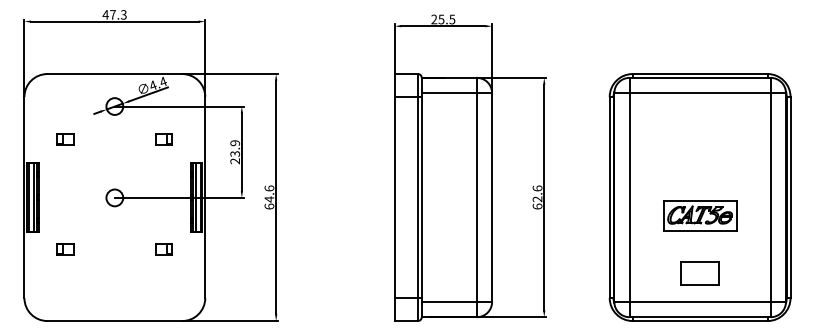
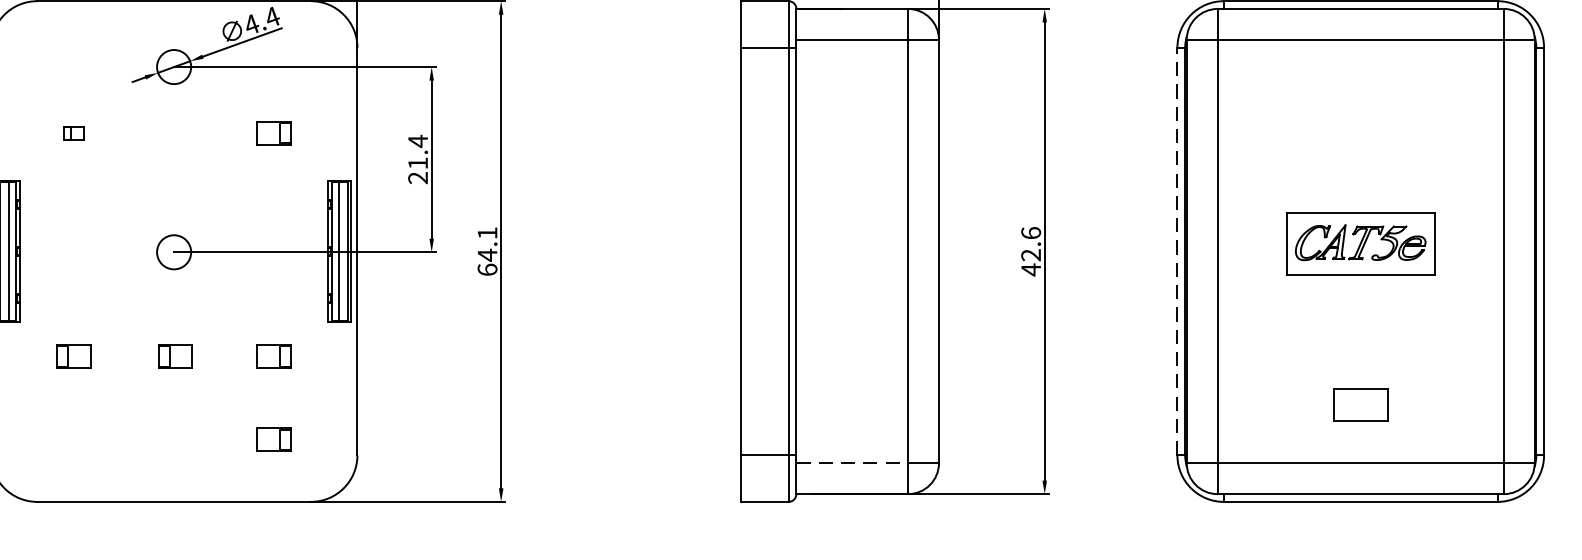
part: (65, 139) -> (74, 133), size x0.6
text: (235, 148) -> (418, 152), 23.9 -> 21.4
text: (269, 188) -> (487, 233), 64.6 -> 64.1
line: (609, 197) -> (1176, 251), solid -> dashed
text: (537, 206) -> (1031, 269), 62.6 -> 42.6
part: (700, 215) -> (1361, 243), moved
part: (115, 249) -> (175, 356), added
part: (699, 273) -> (1359, 405), size x0.7
part: (163, 290) -> (272, 440), added
line: (449, 301) -> (852, 462), solid -> dashed

